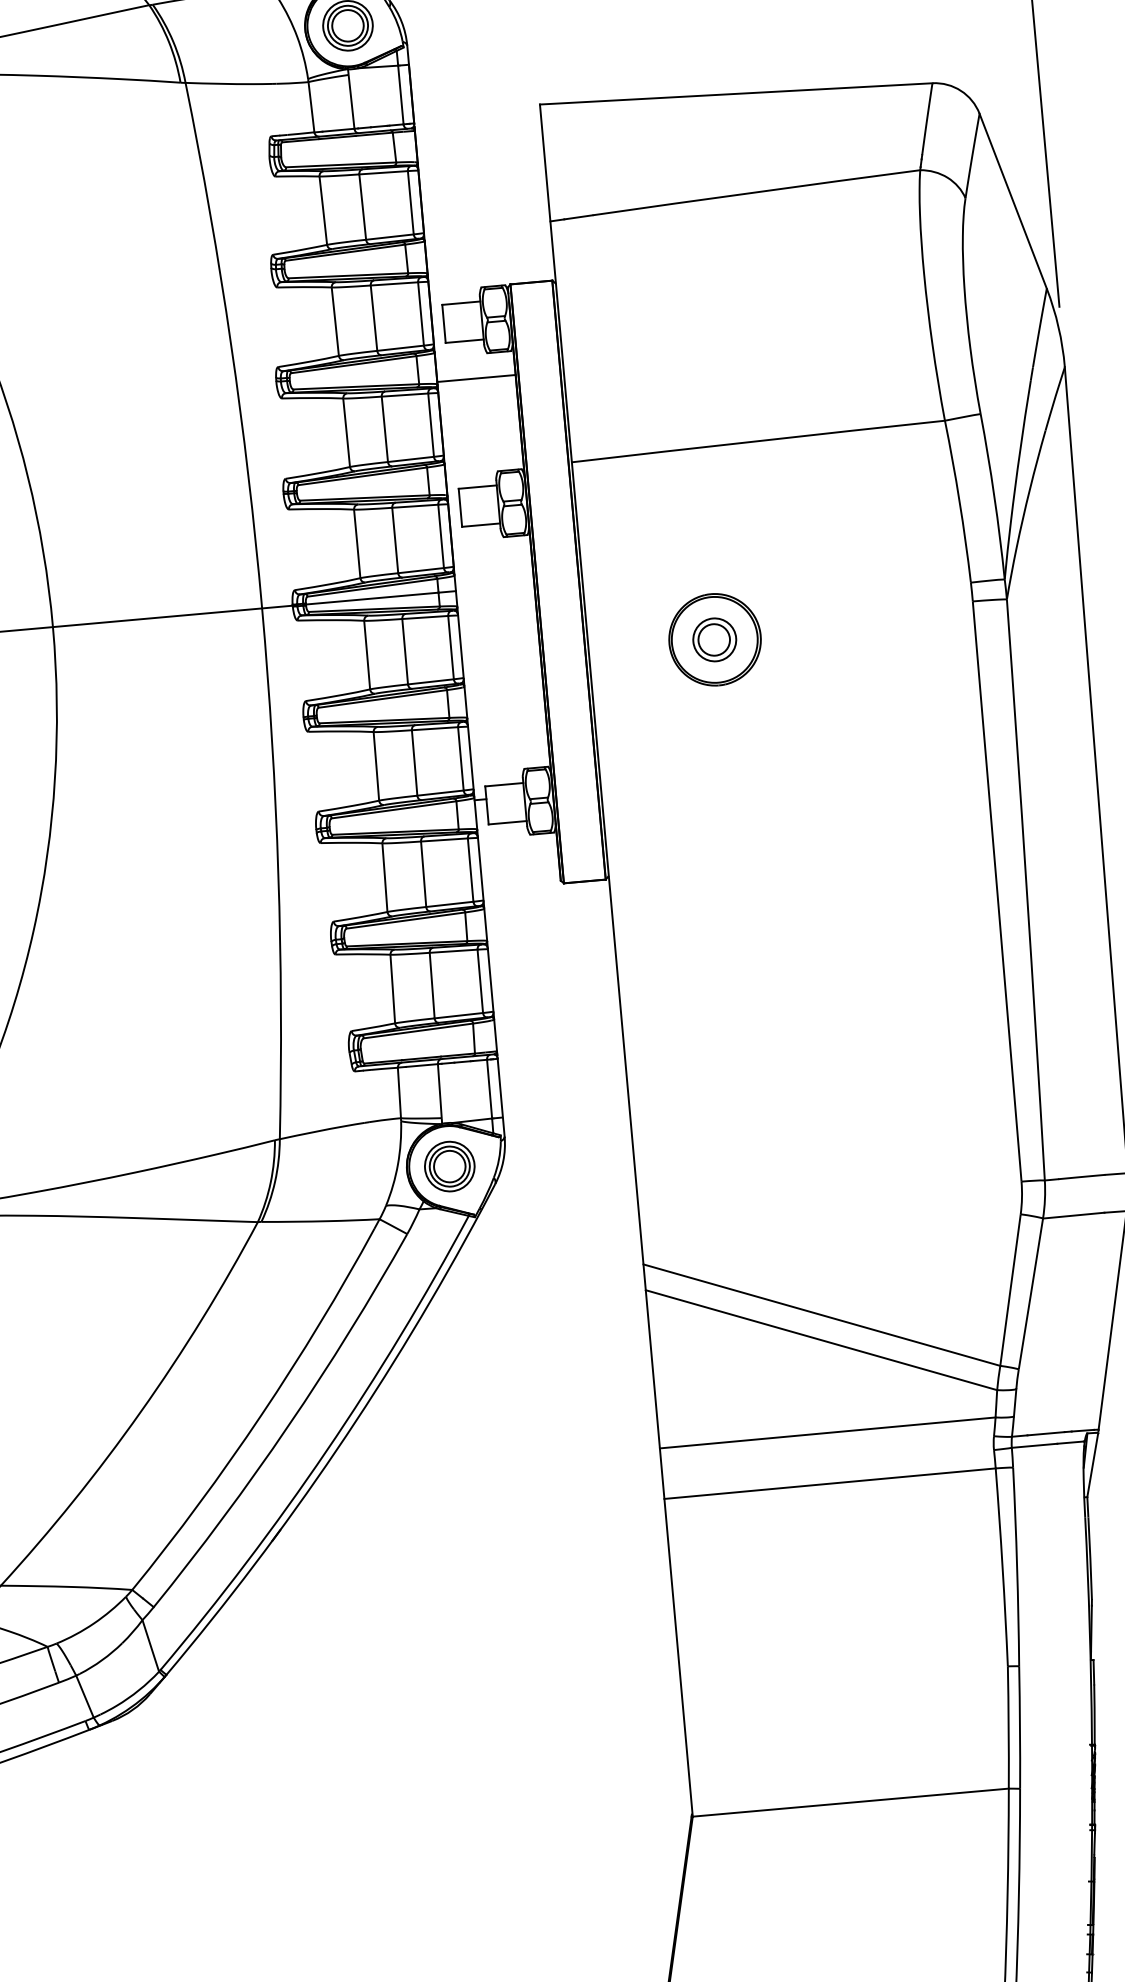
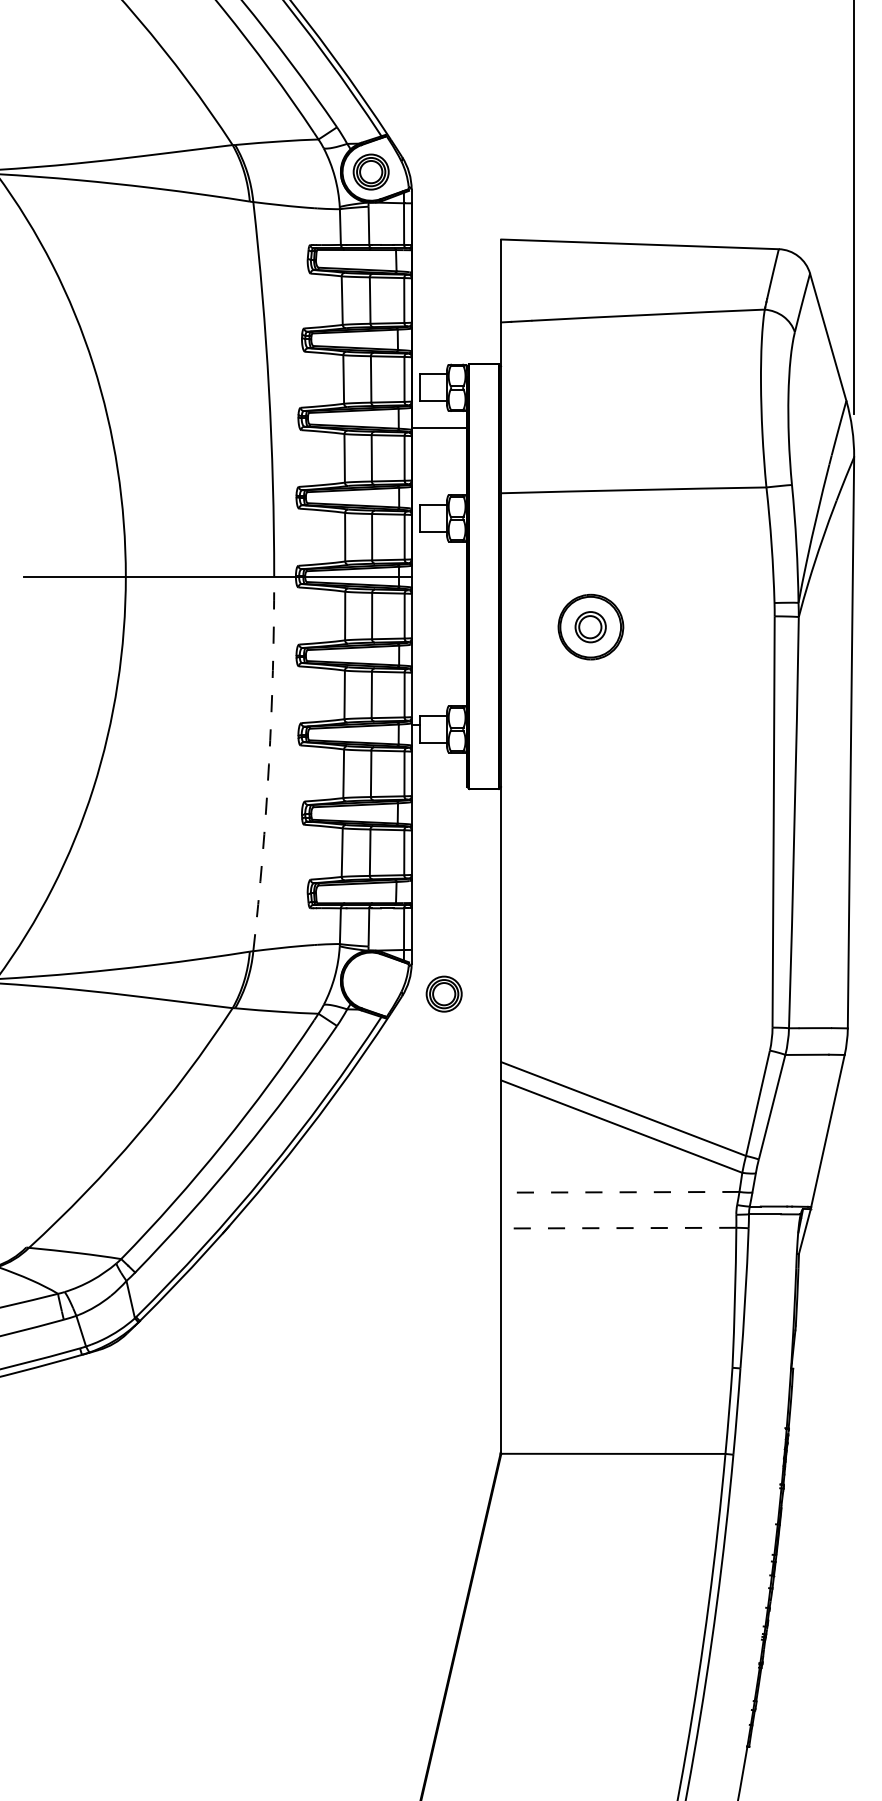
arc: (277, 874) -> (268, 764), solid -> dashed
part: (448, 1165) -> (443, 993), moved
line: (826, 1433) -> (619, 1192), solid -> dashed
line: (829, 1484) -> (618, 1228), solid -> dashed

